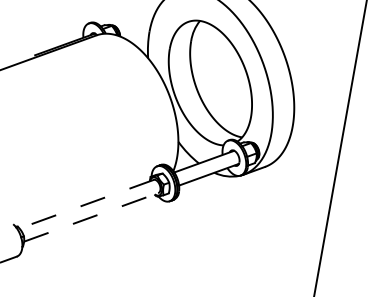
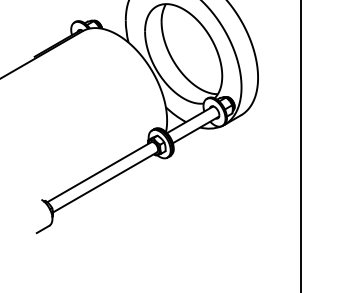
line: (85, 204) -> (98, 172), dashed -> solid
line: (91, 217) -> (105, 182), dashed -> solid

